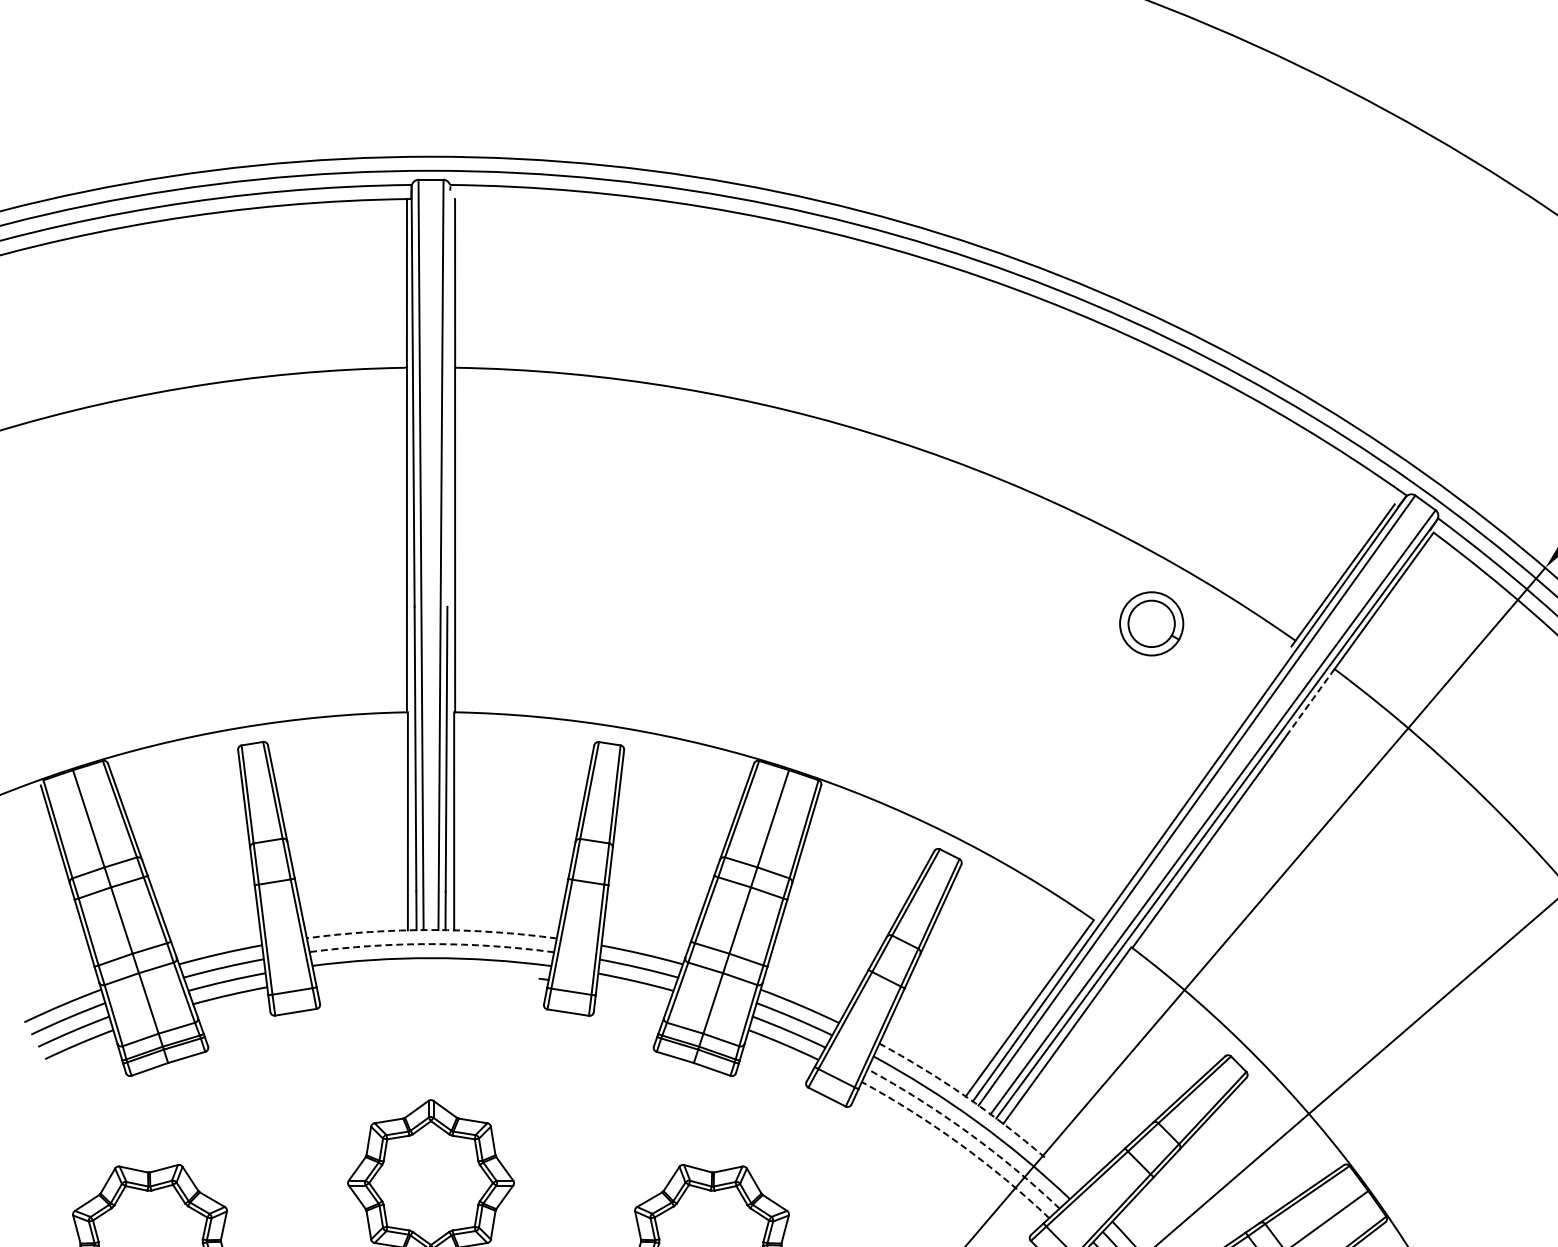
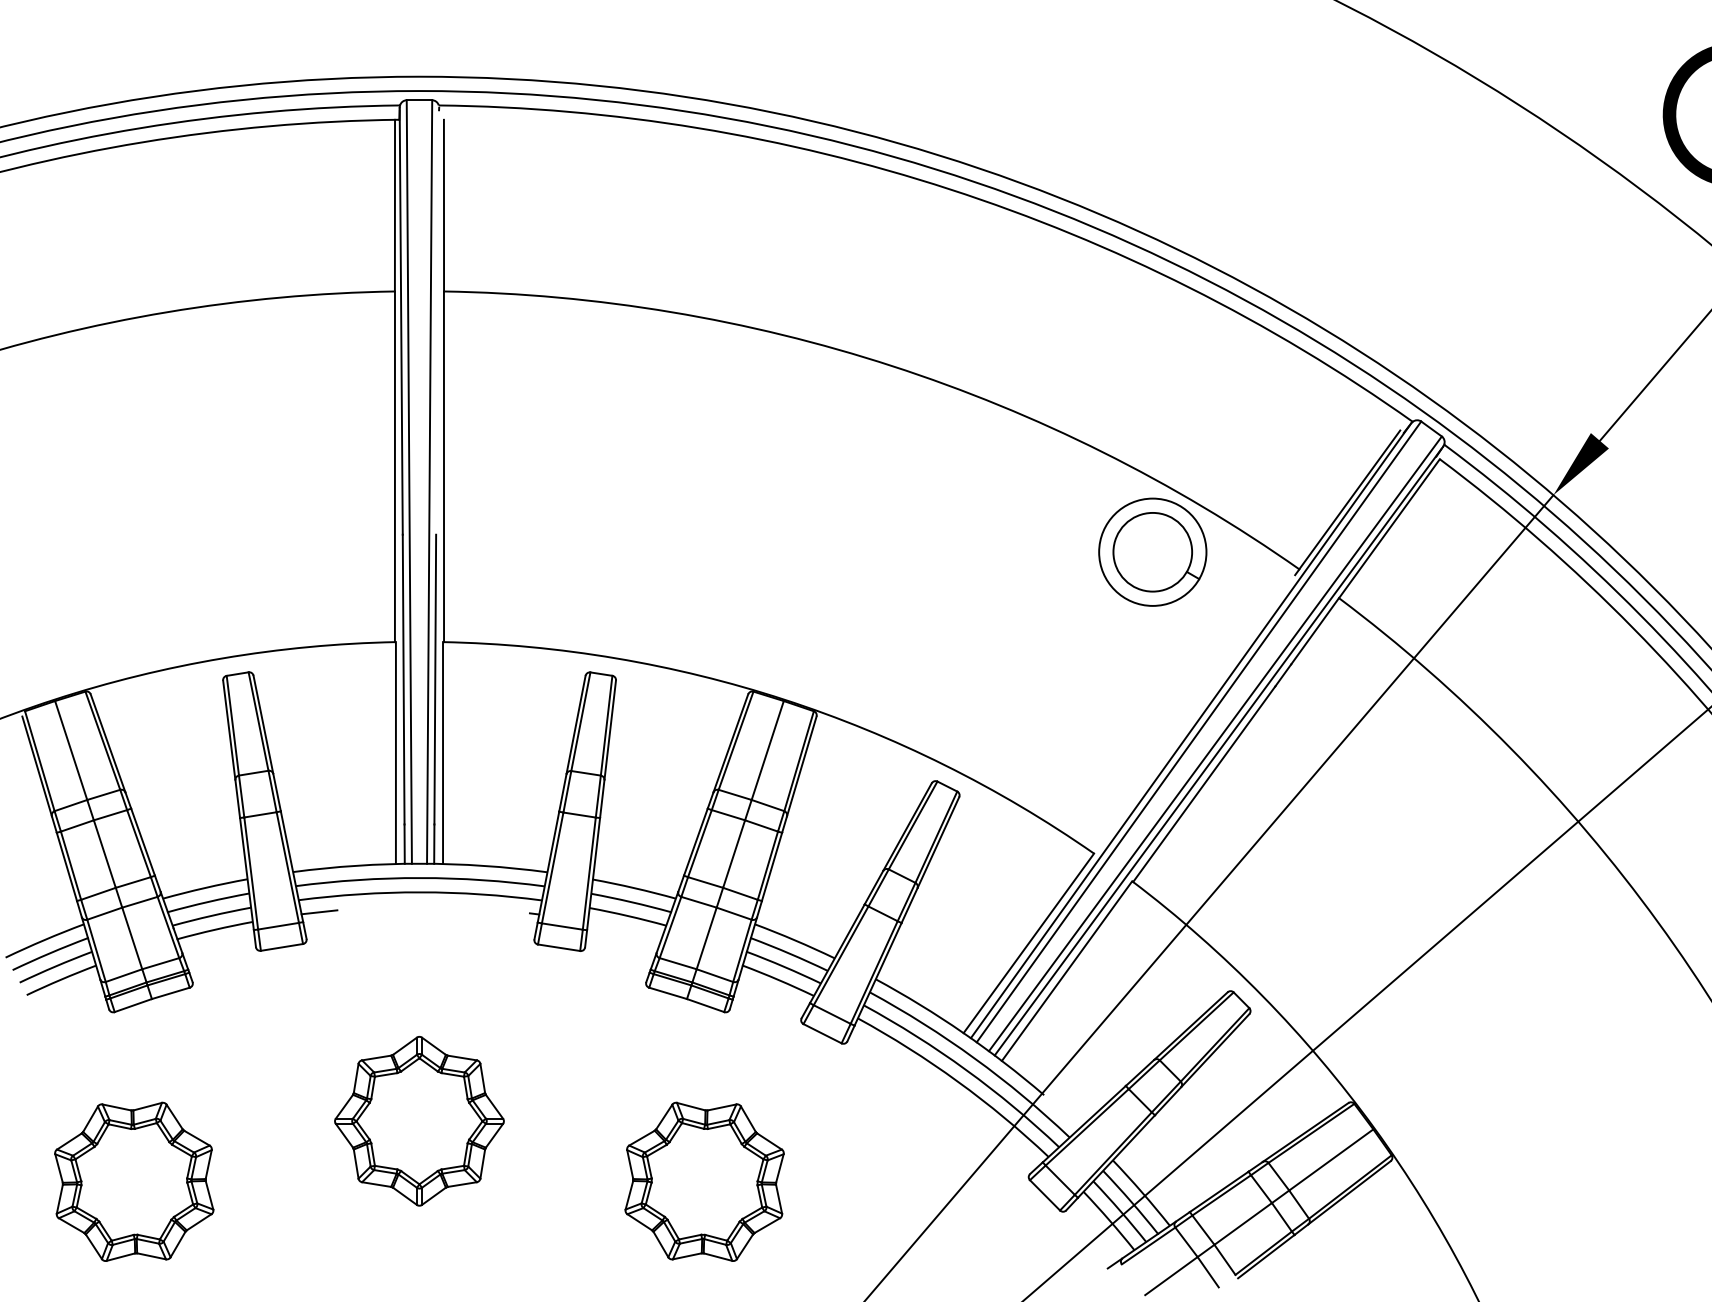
part: (1151, 623) -> (1152, 551), size x1.67
line: (1311, 701) -> (1315, 631), dashed -> solid
arc: (432, 929) -> (420, 863), dashed -> solid
arc: (432, 944) -> (420, 878), dashed -> solid
line: (332, 977) -> (319, 912), added
arc: (965, 1095) -> (963, 1032), dashed -> solid
arc: (968, 1132) -> (966, 1069), dashed -> solid
arc: (959, 1144) -> (957, 1081), dashed -> solid

